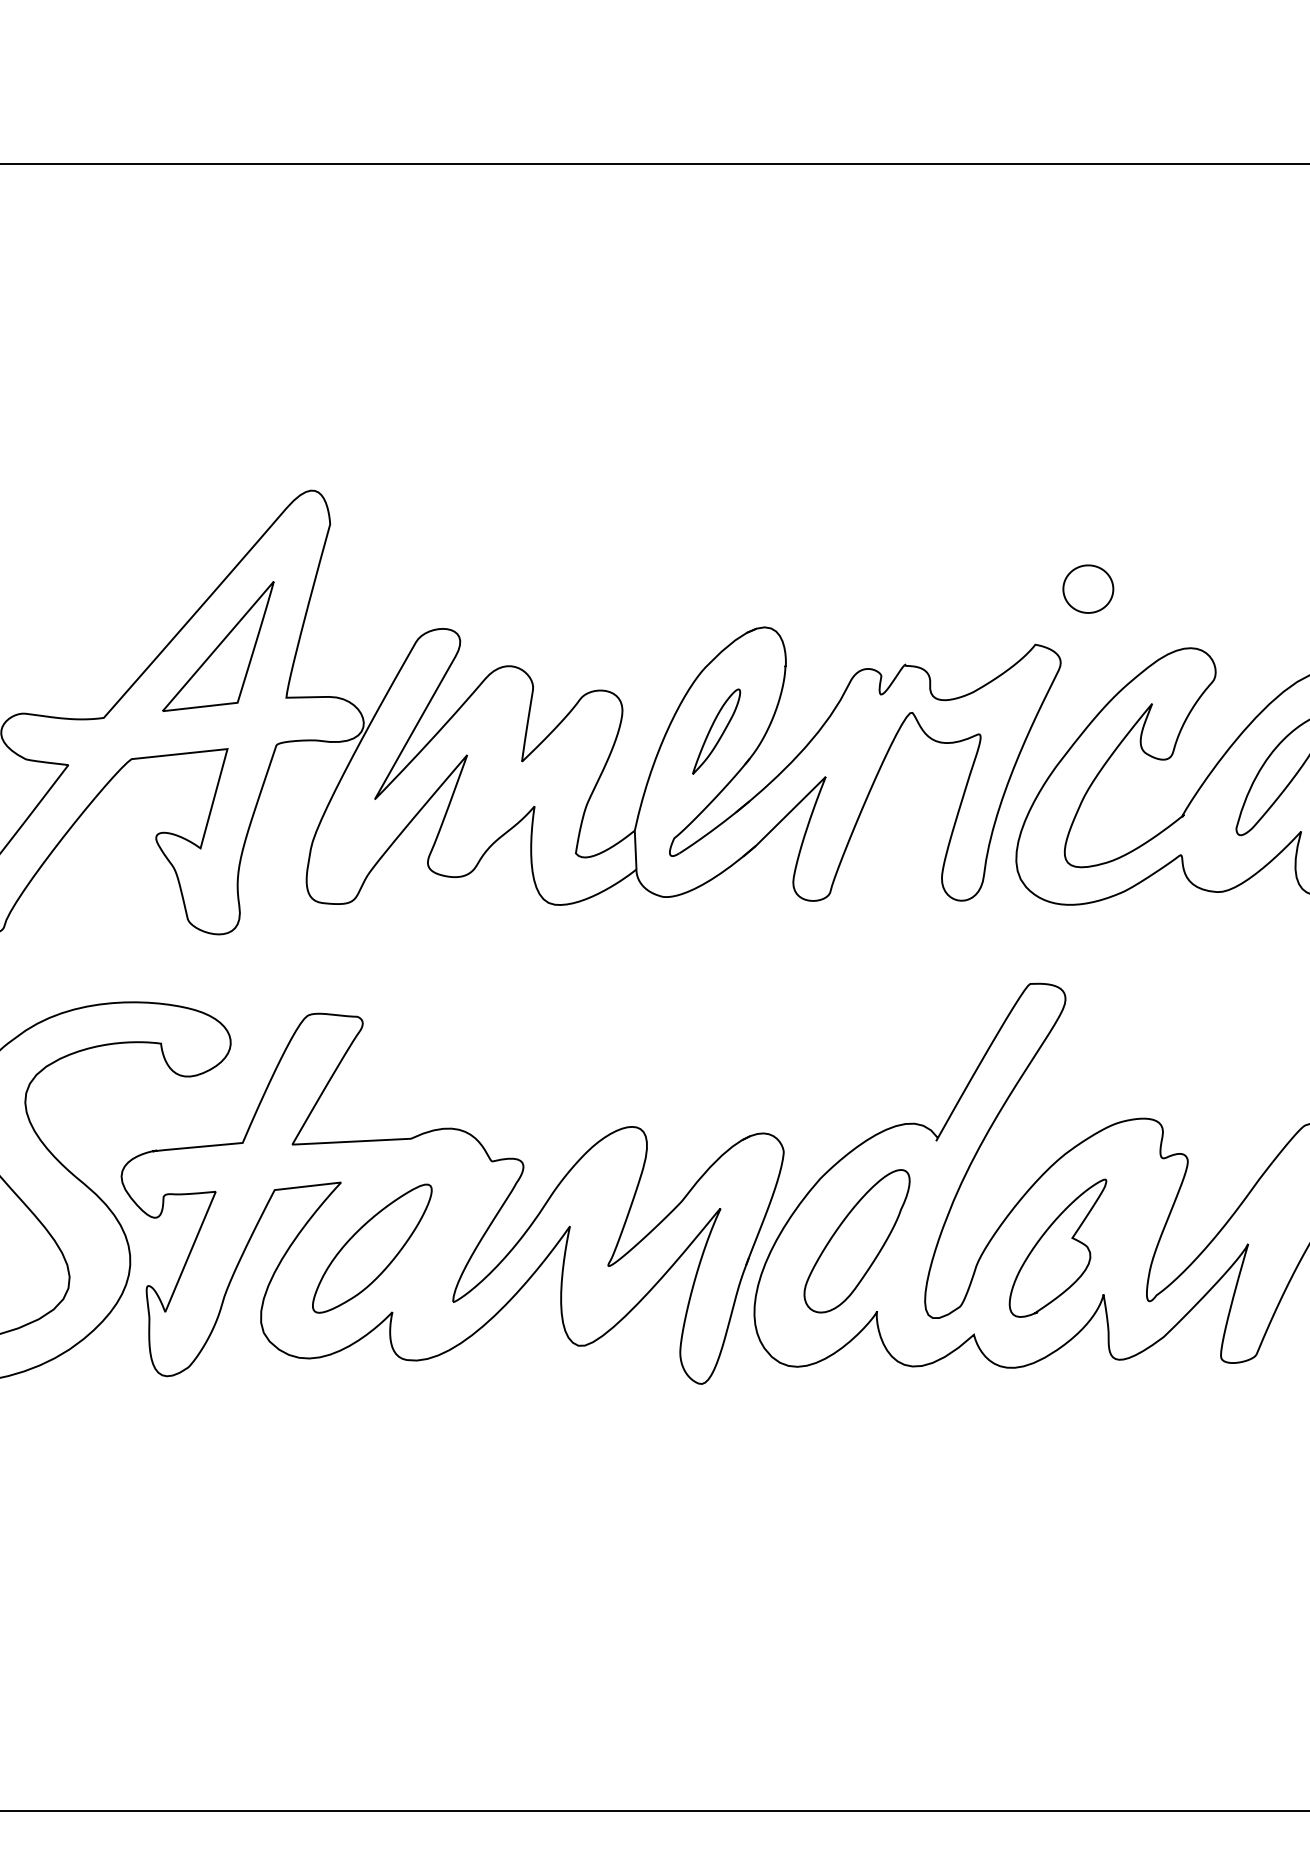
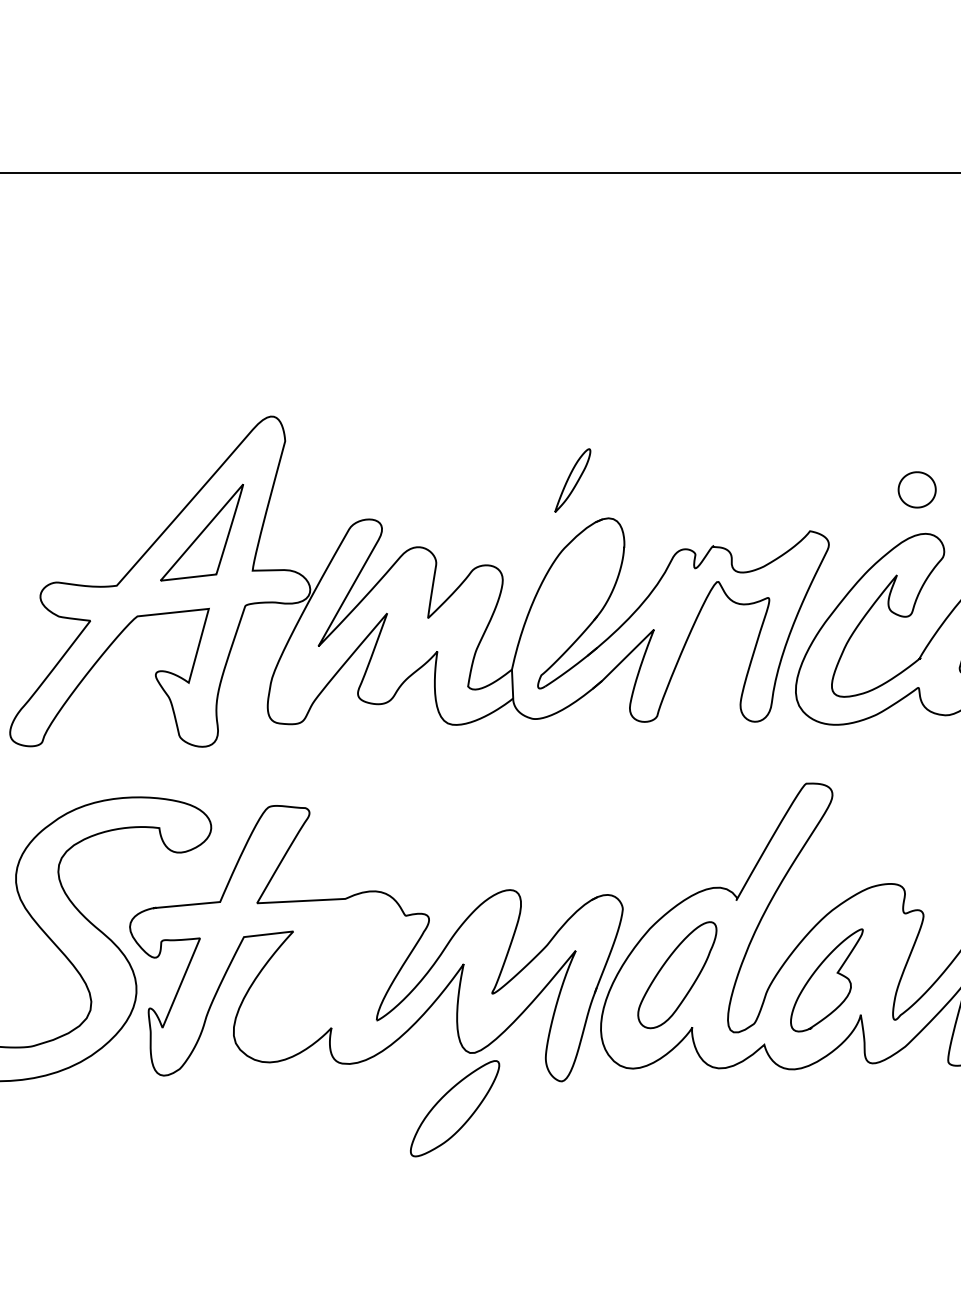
part: (1088, 588) -> (917, 489), moved
part: (716, 731) -> (572, 480), moved
part: (372, 1248) -> (455, 1108), moved

